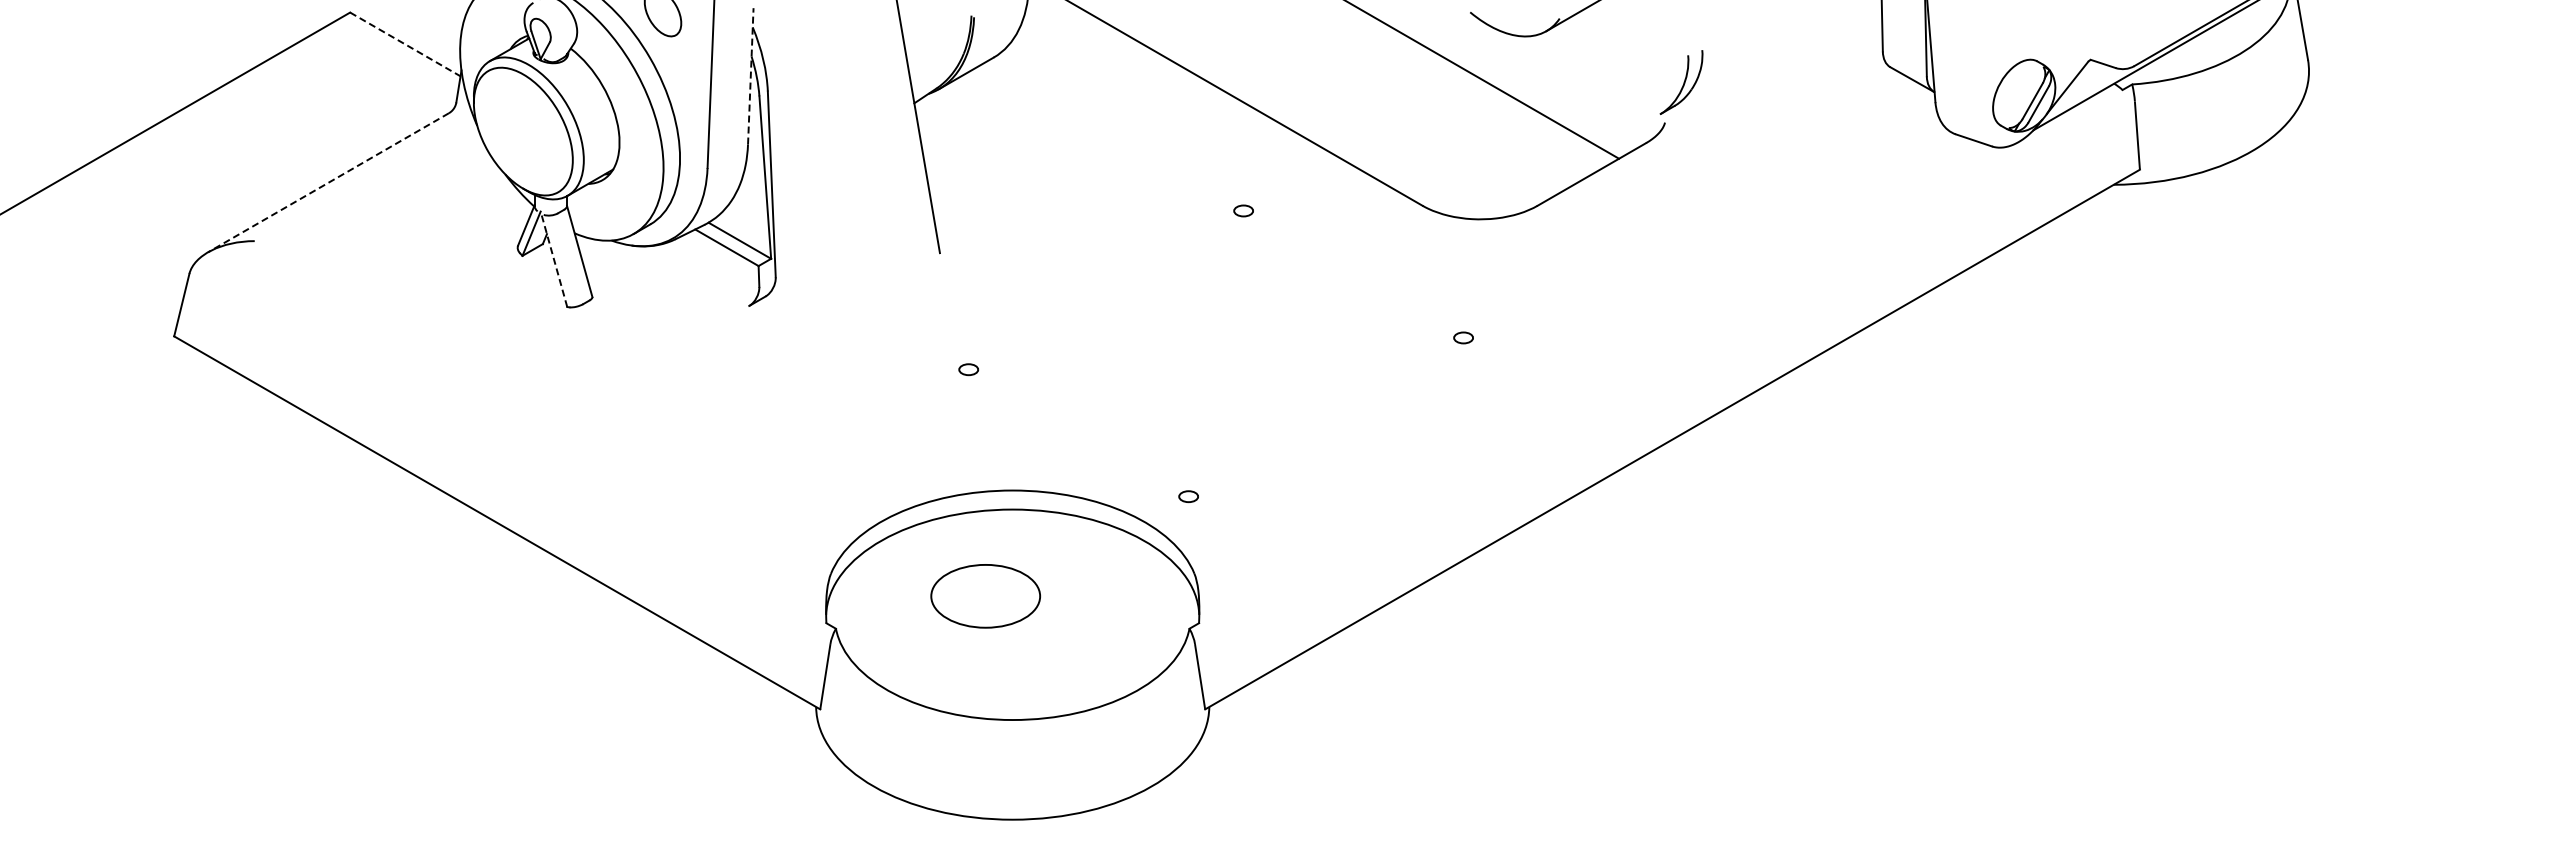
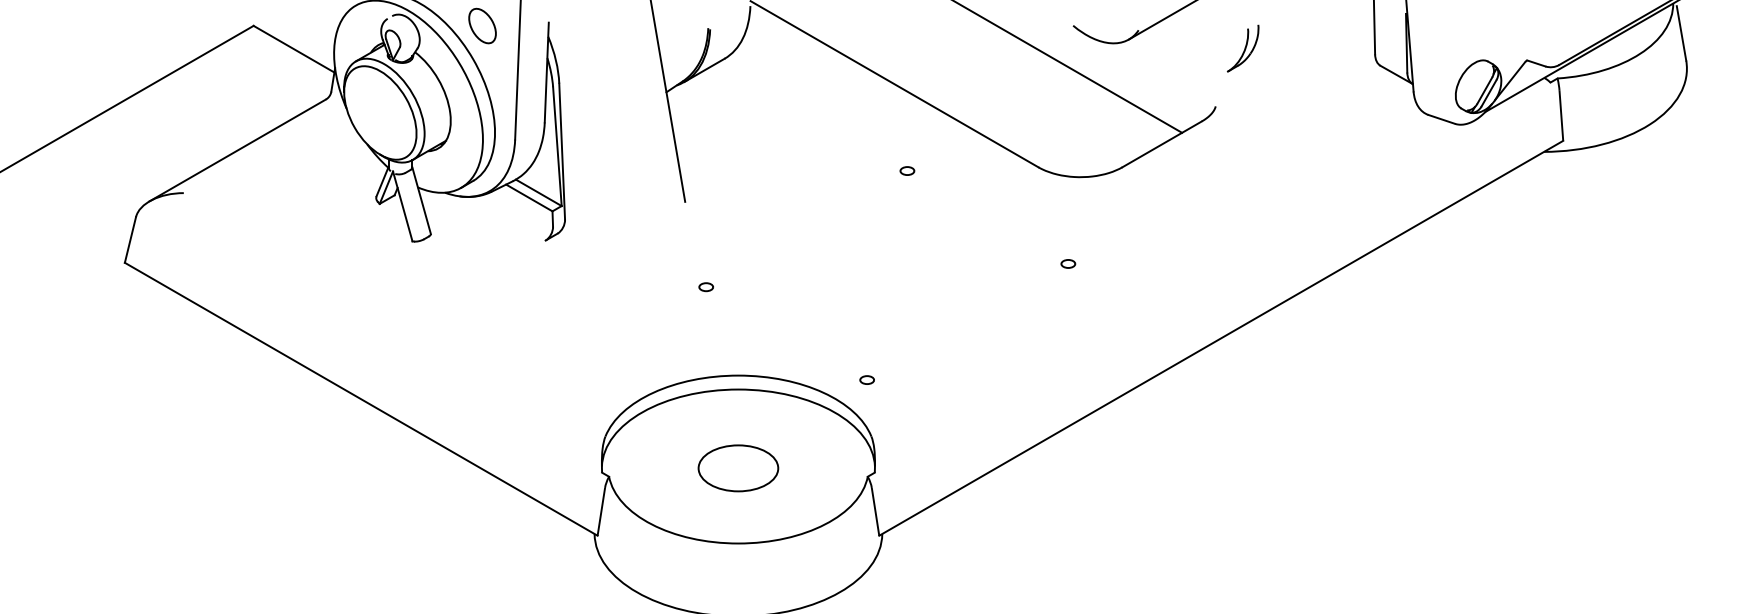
line: (405, 44) -> (294, 49), dashed -> solid
line: (750, 75) -> (546, 71), dashed -> solid
part: (1681, 82) -> (1243, 48), moved
line: (328, 183) -> (237, 150), dashed -> solid
line: (553, 259) -> (402, 206), dashed -> solid
part: (985, 596) -> (738, 468), moved

